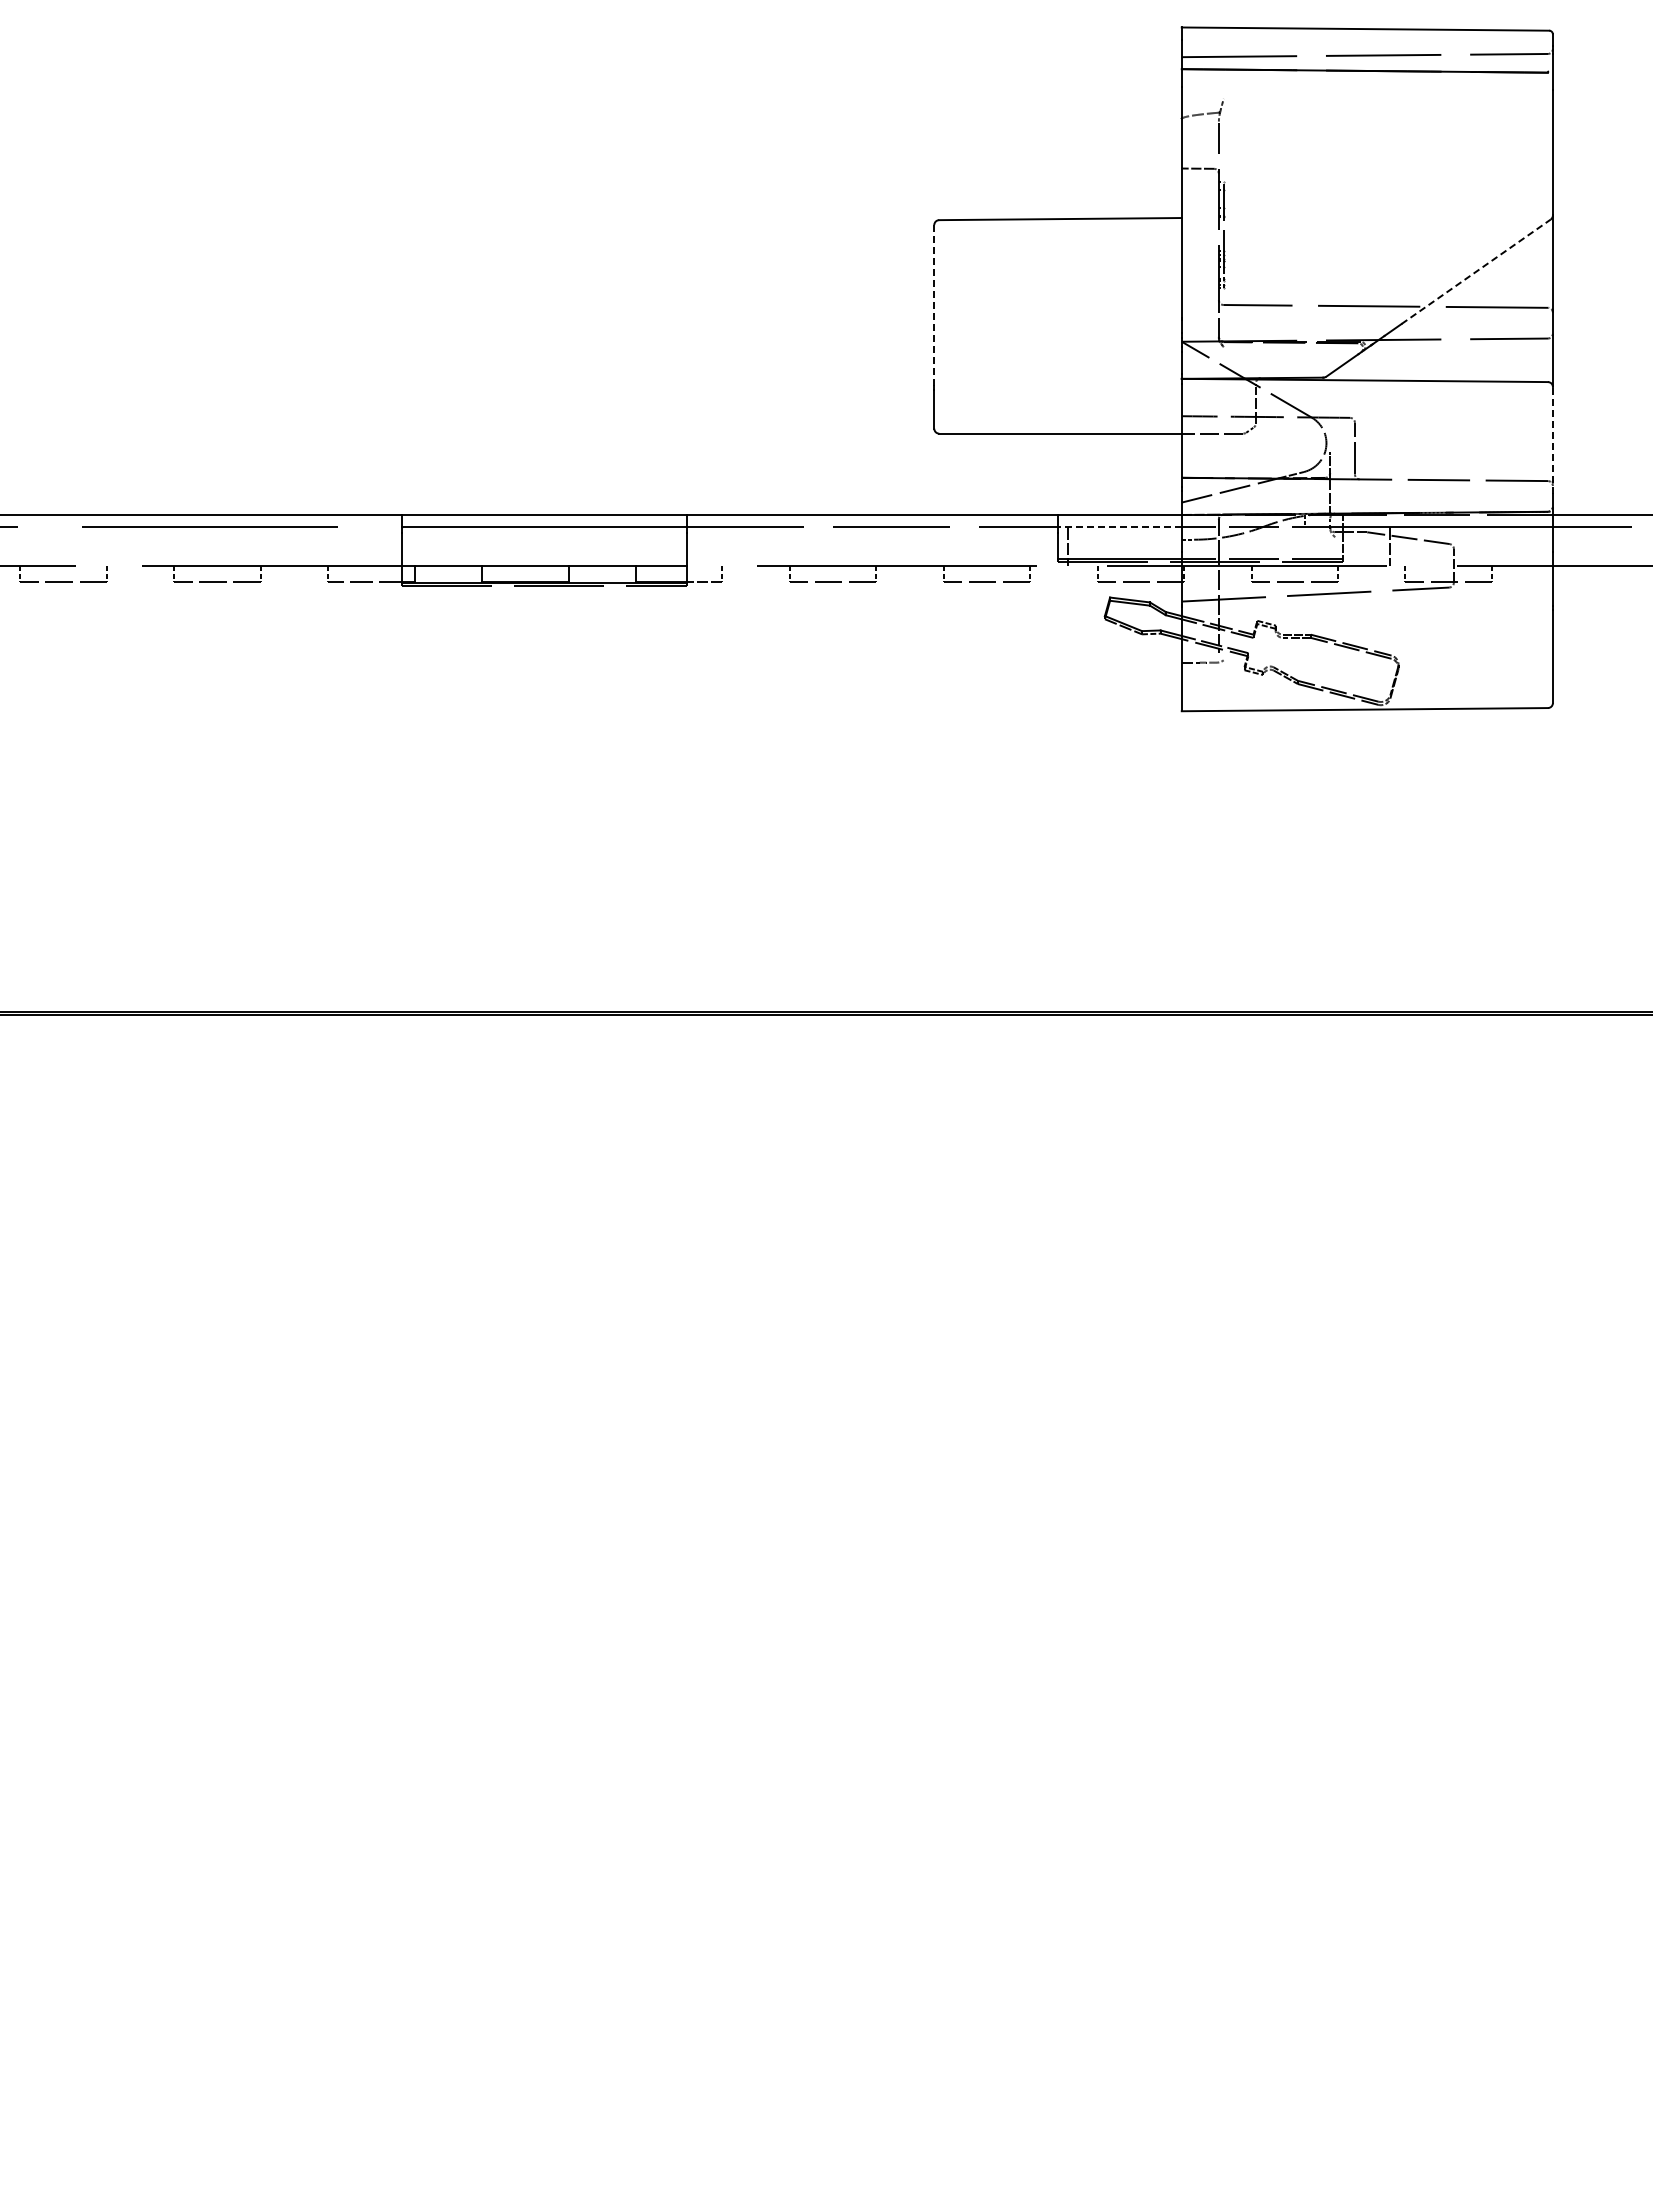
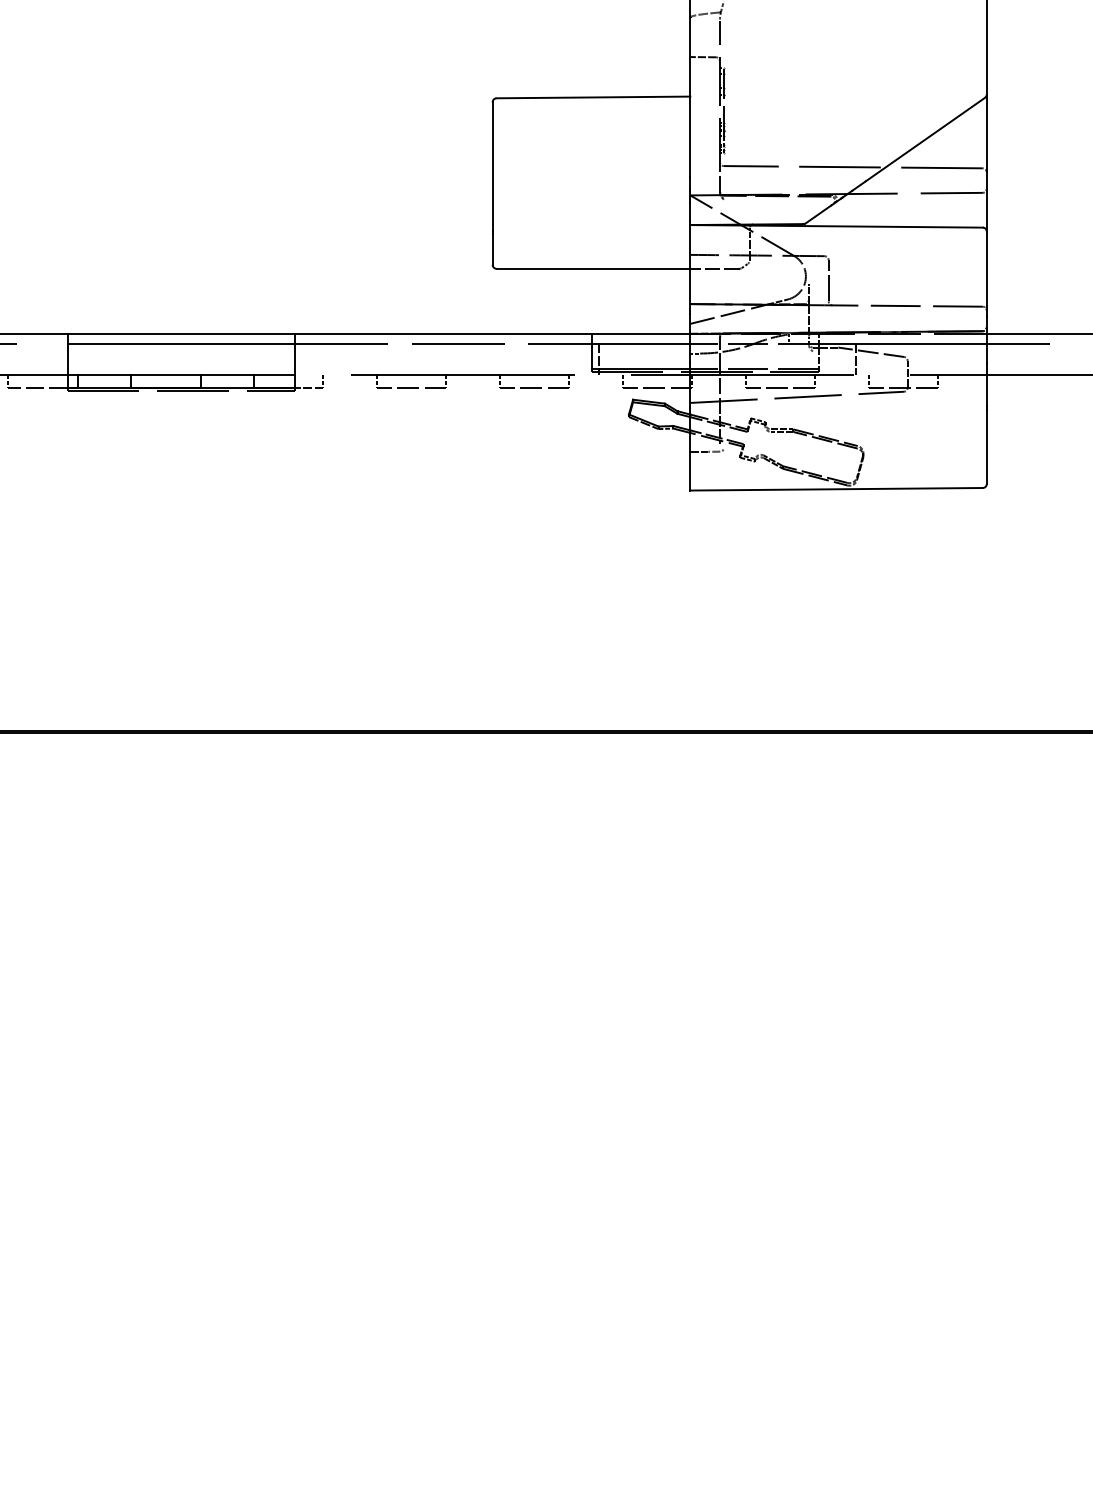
line: (1476, 271) -> (925, 139), dashed -> solid
line: (934, 305) -> (492, 166), dashed -> solid
line: (1552, 440) -> (986, 274), dashed -> solid
line: (1119, 527) -> (640, 343), dashed -> solid

